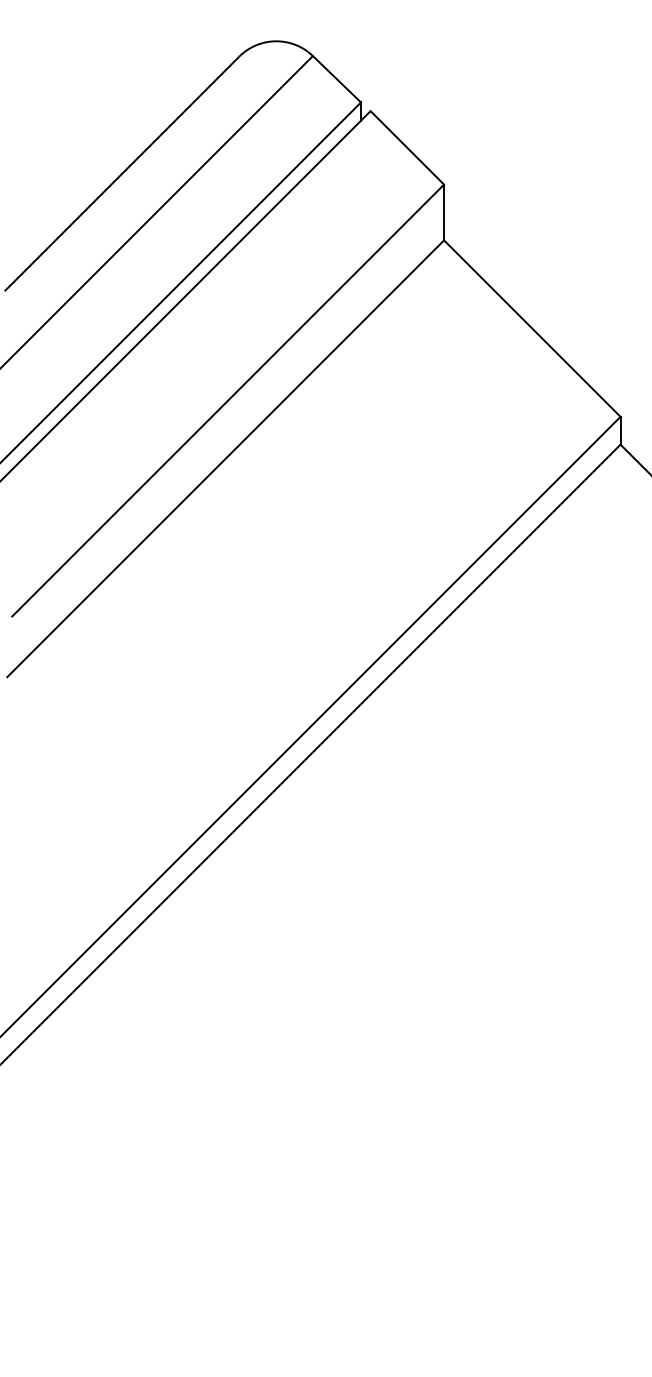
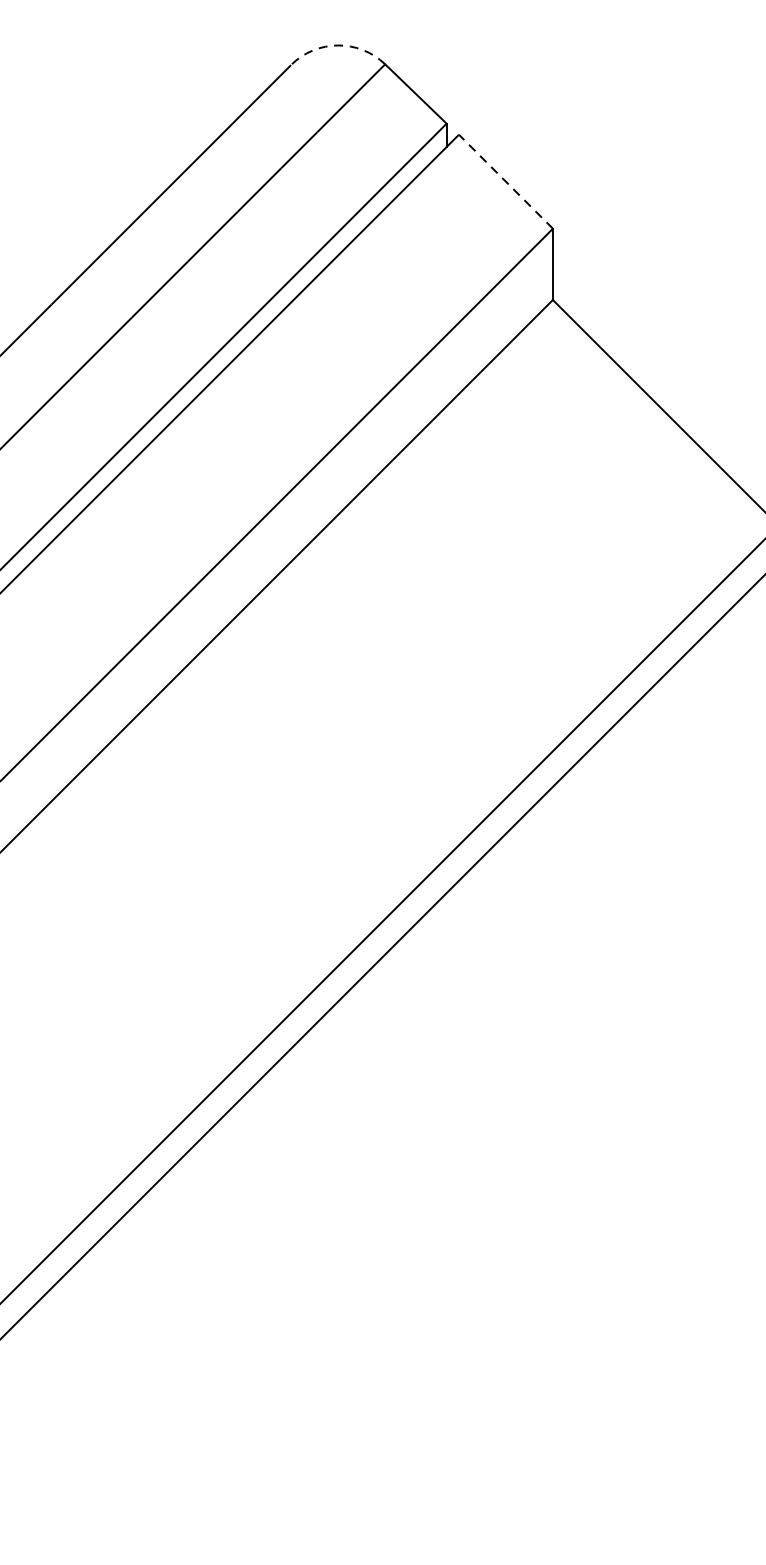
arc: (275, 41) -> (337, 45), solid -> dashed
line: (407, 147) -> (506, 181), solid -> dashed

